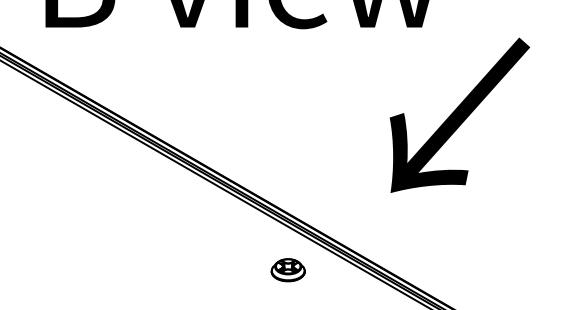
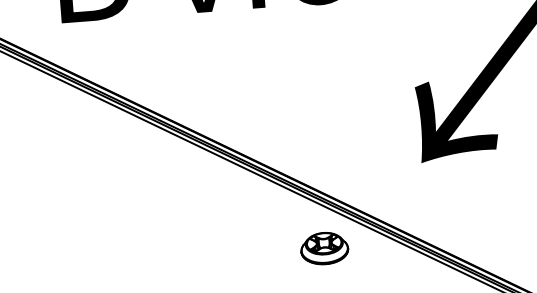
part: (287, 270) -> (323, 249), size x1.4

